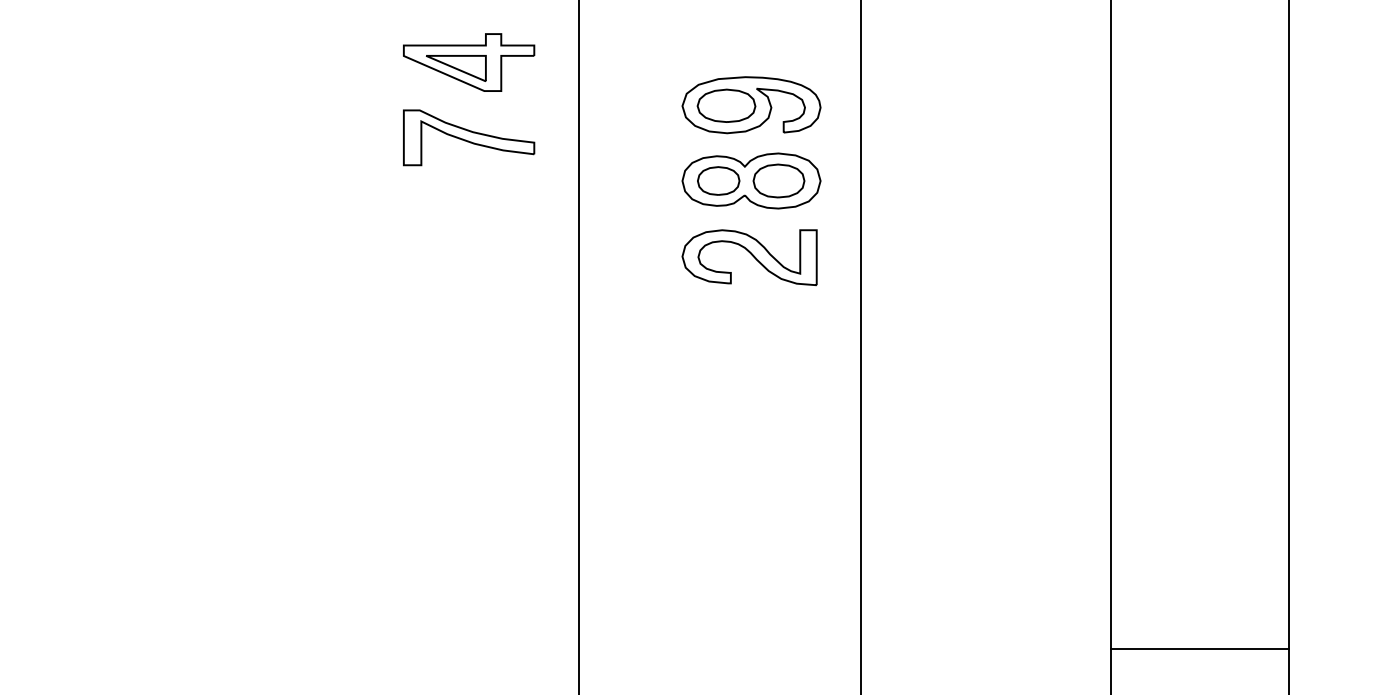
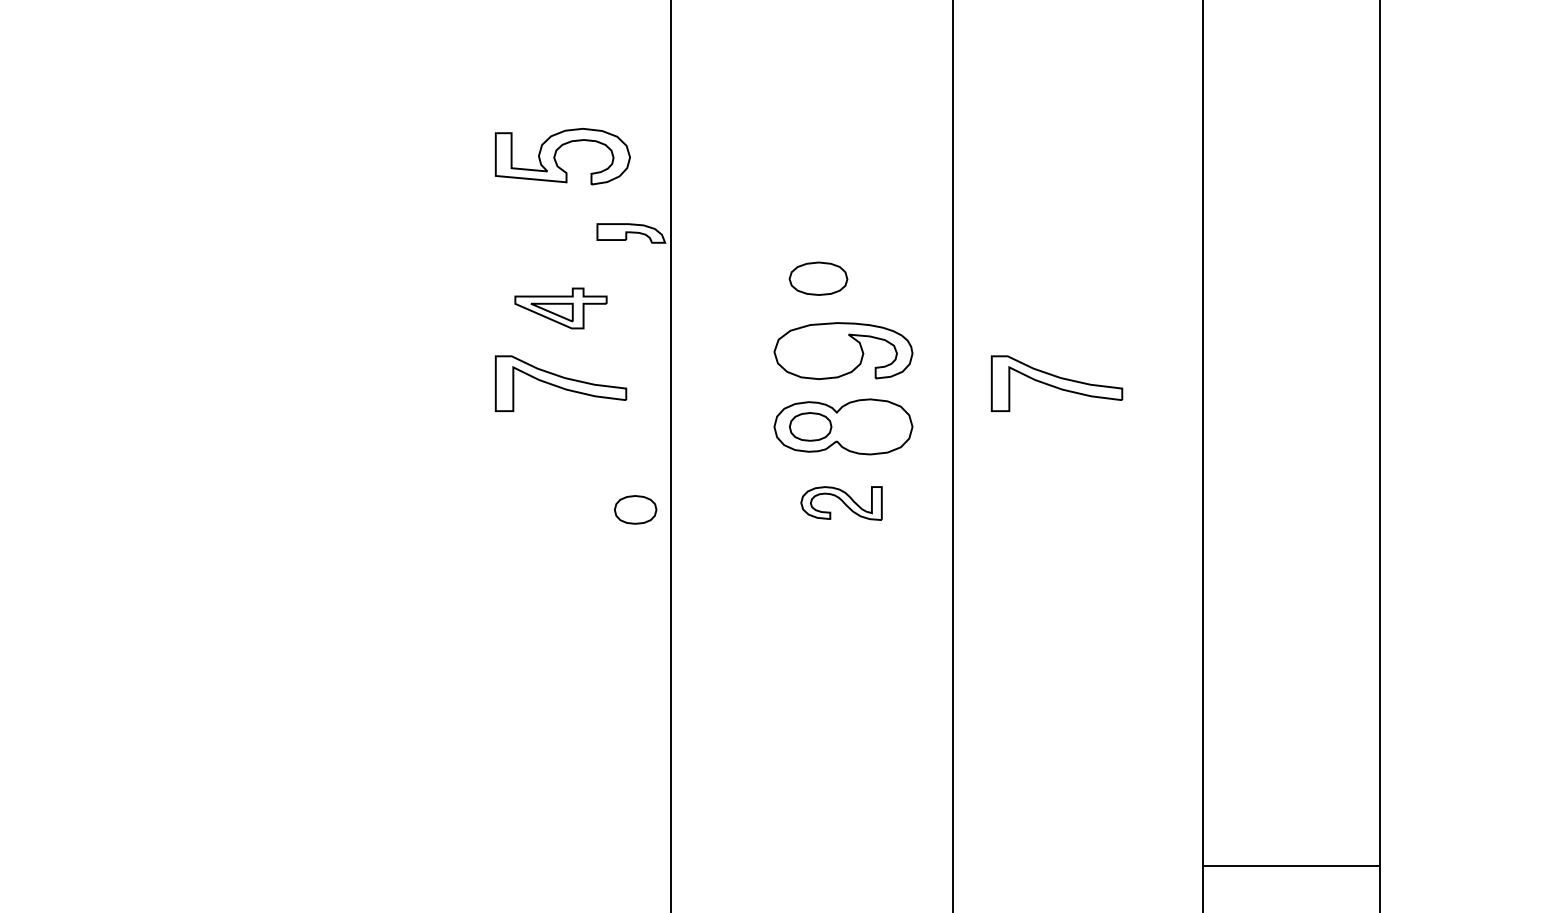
part: (468, 62) -> (560, 308), size x0.7
part: (726, 105) -> (818, 278), moved
part: (964, 137) -> (1056, 383), added
part: (778, 180) -> (870, 426), removed
part: (749, 257) -> (841, 503), size x0.6
part: (543, 263) -> (635, 509), added
line: (1199, 648) -> (1291, 865), moved

